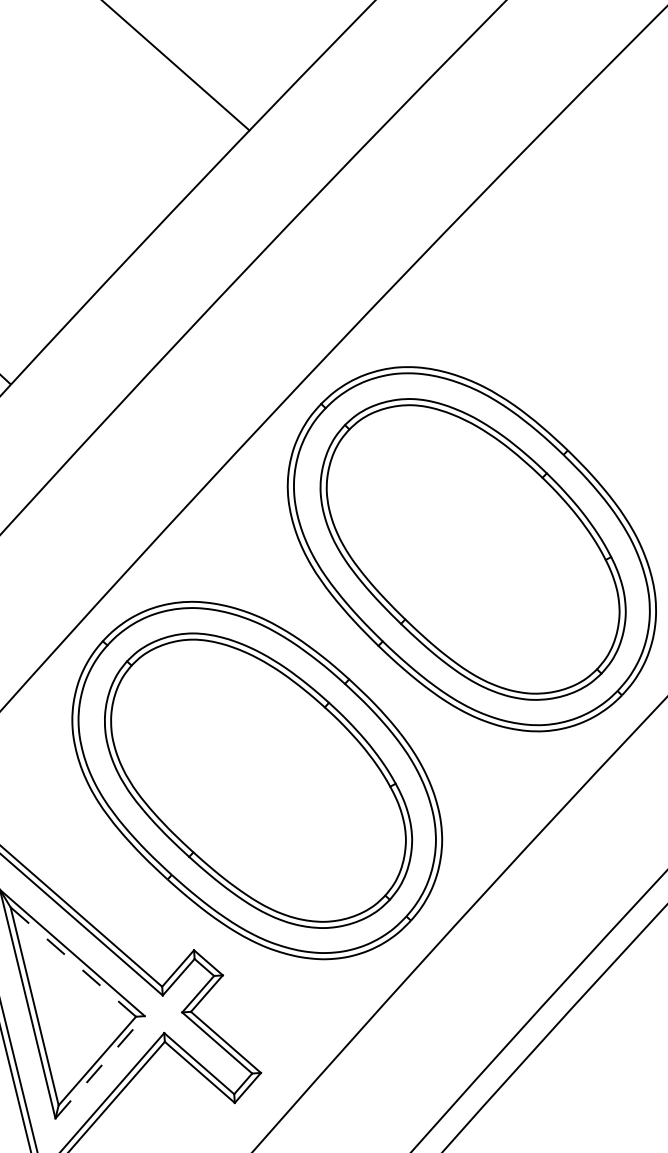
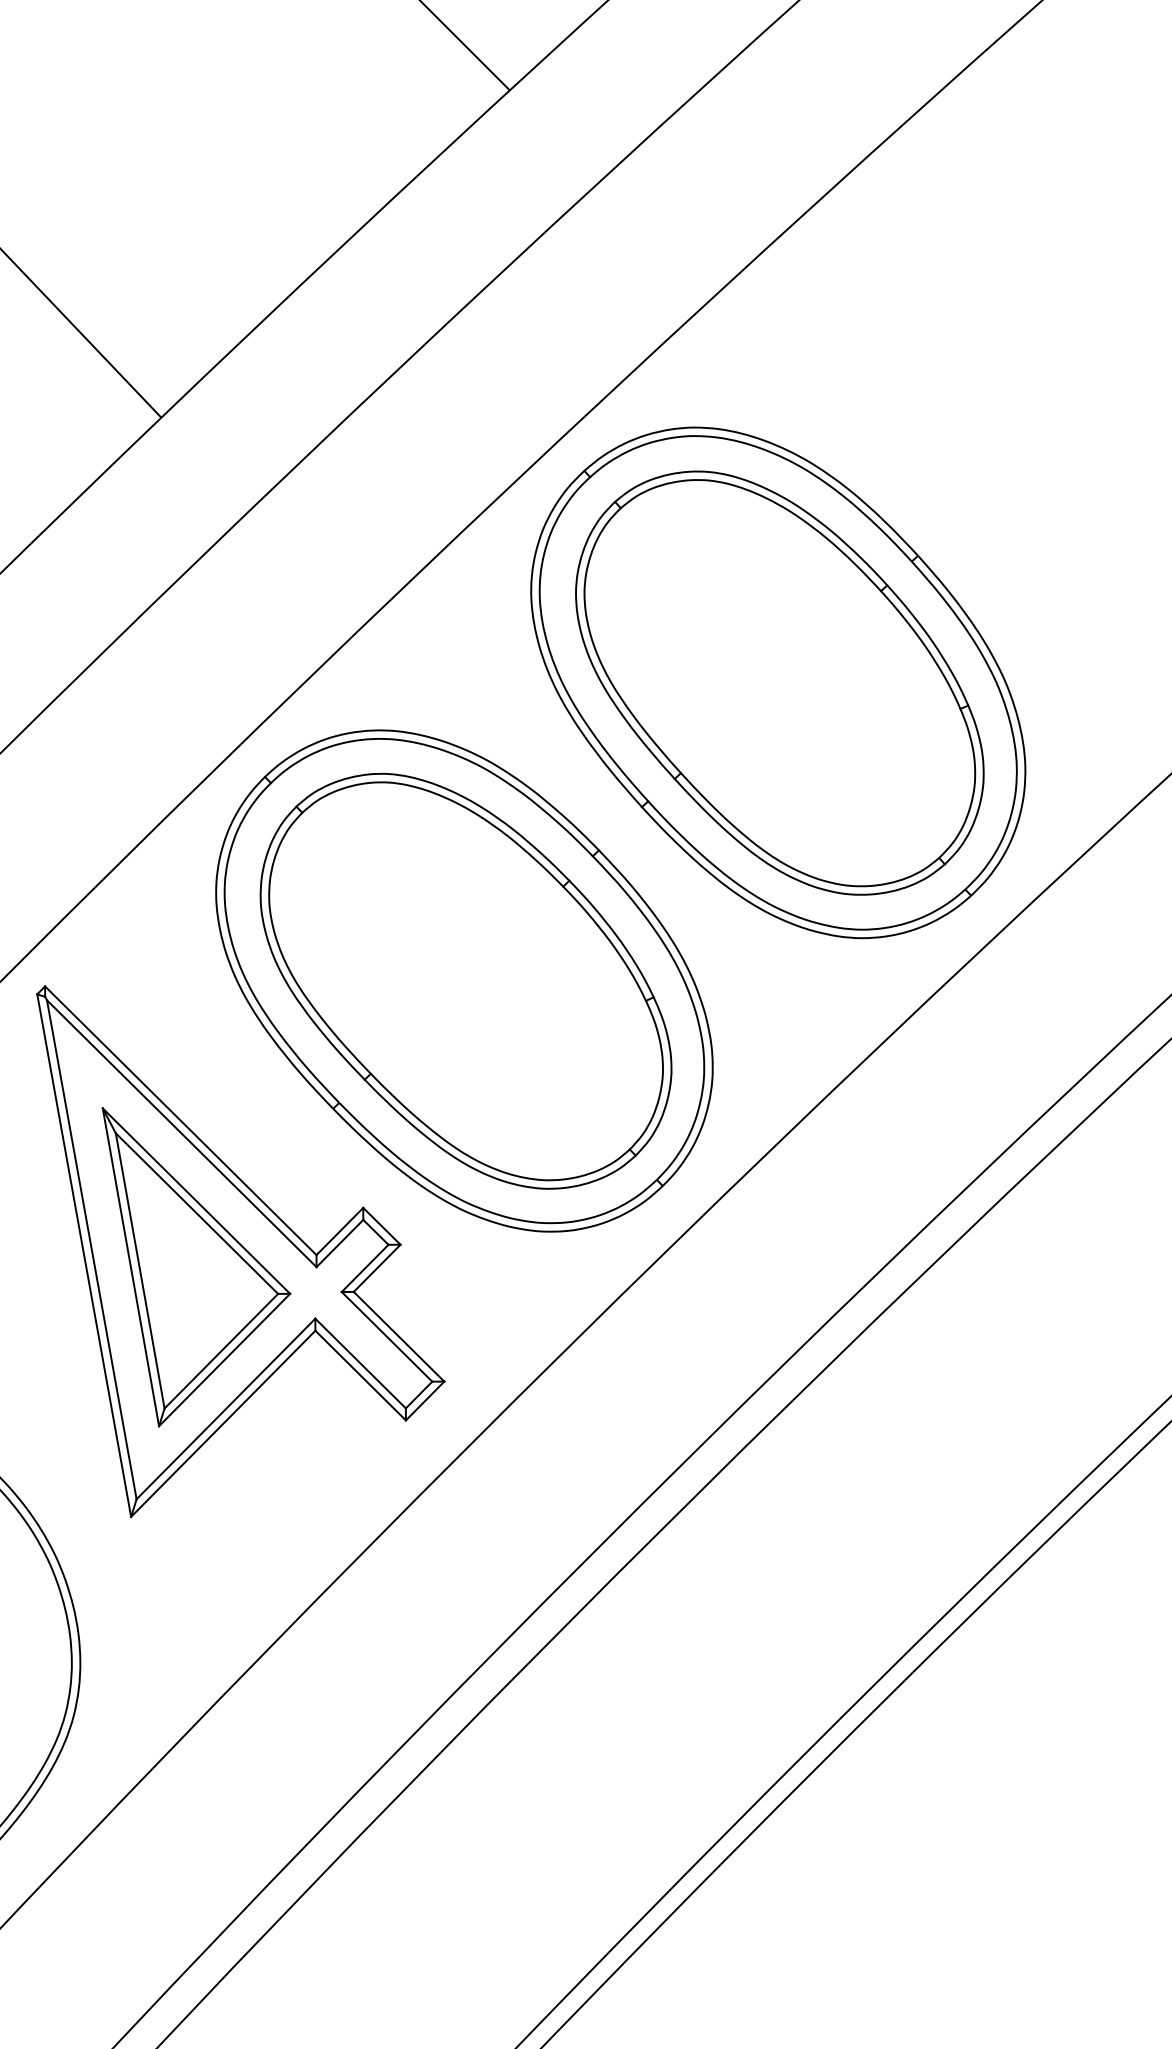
line: (72, 961) -> (196, 1213), dashed -> solid
line: (100, 1066) -> (224, 1359), dashed -> solid

